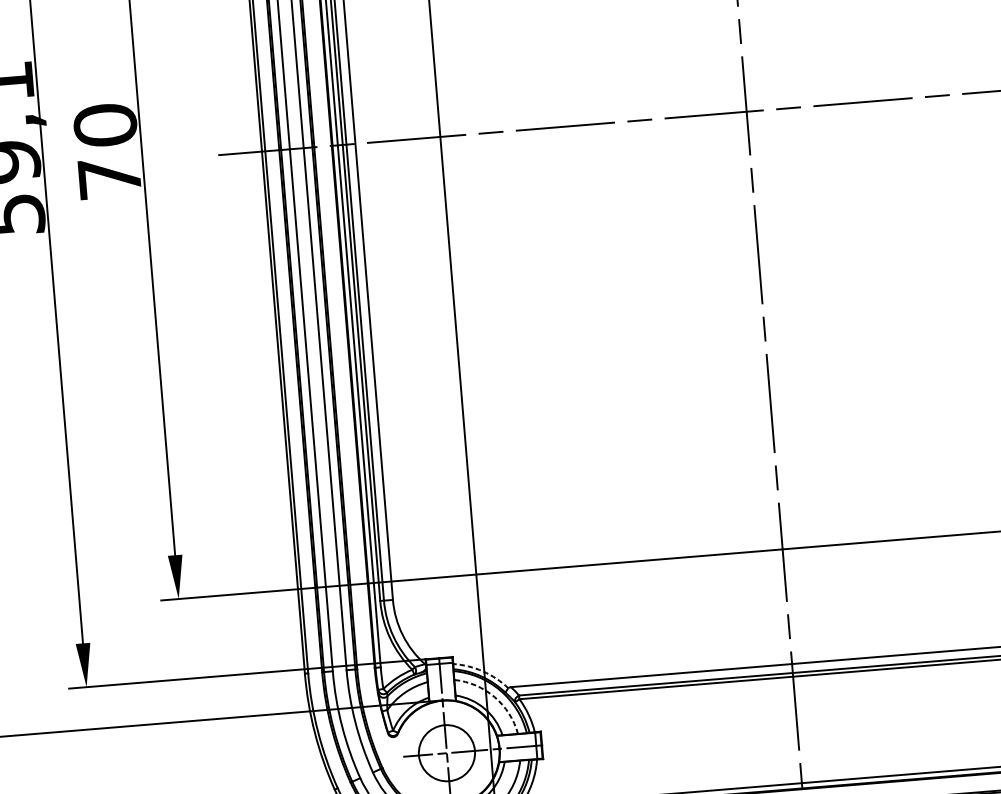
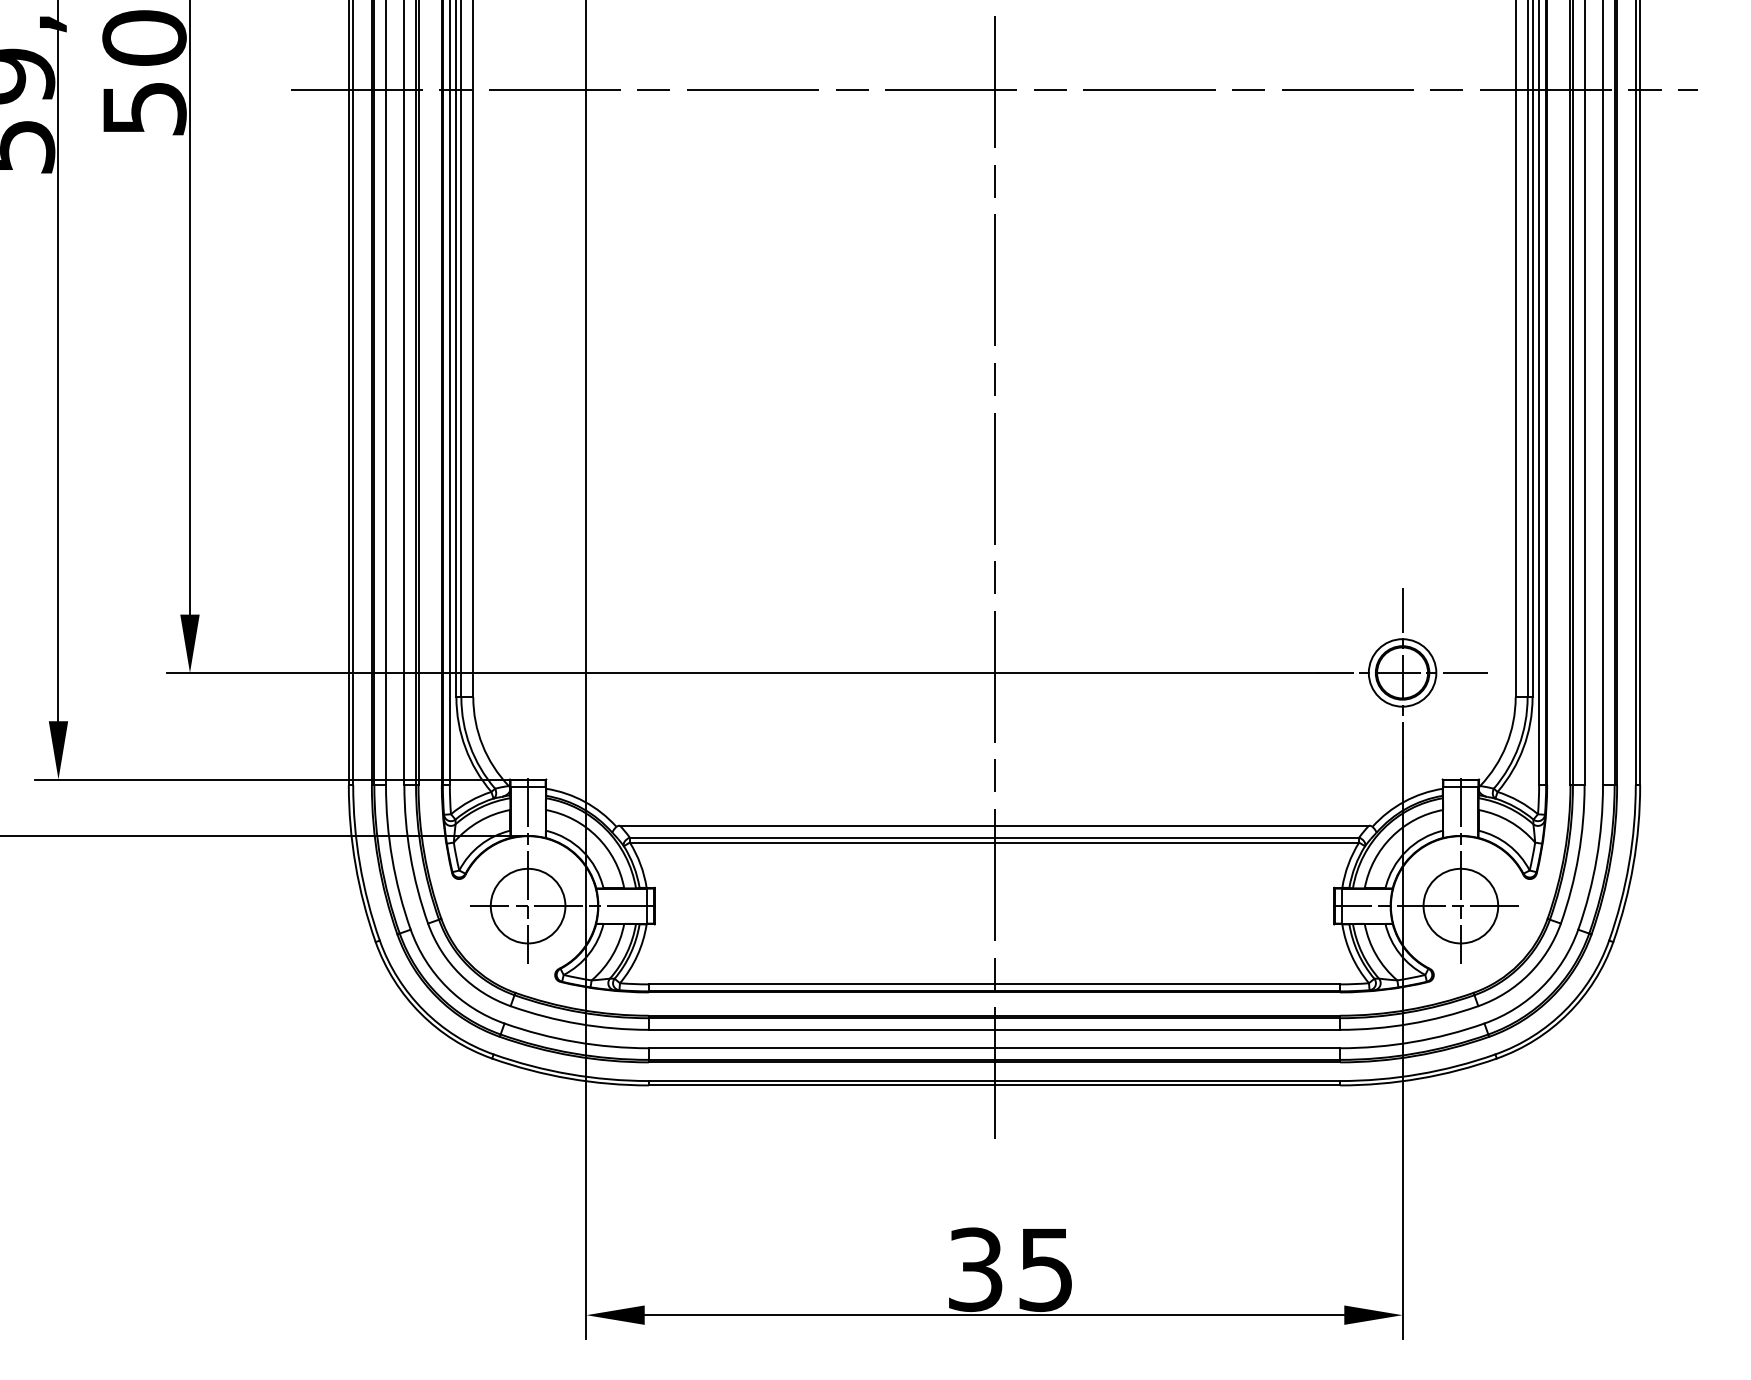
text: (109, 178) -> (144, 108), 70 -> 50
arc: (482, 671) -> (584, 801), dashed -> solid
arc: (494, 697) -> (597, 837), dashed -> solid

